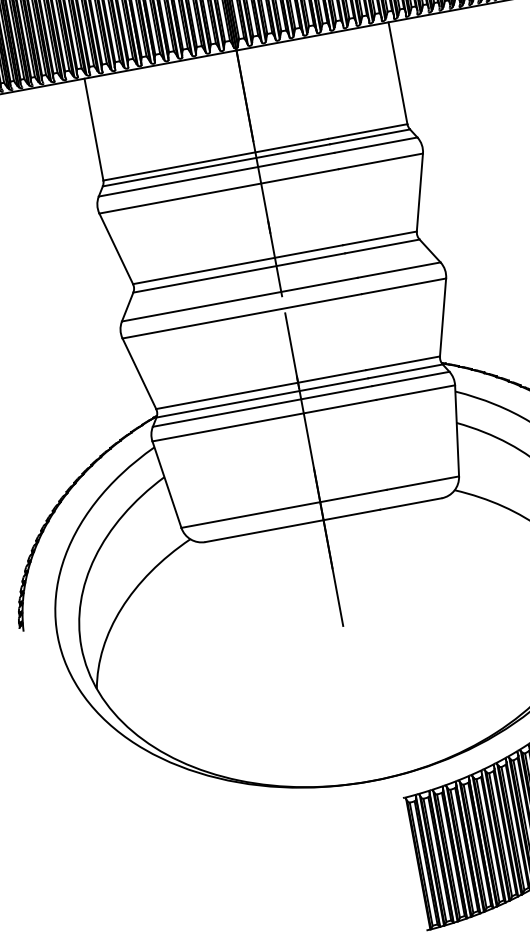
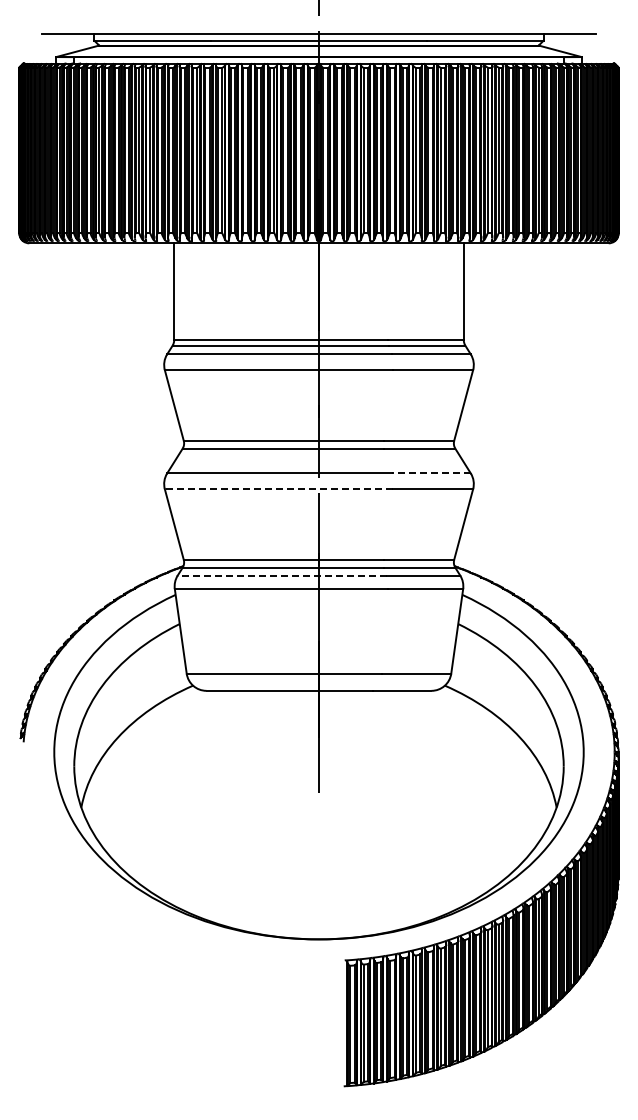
line: (399, 270) -> (431, 473), solid -> dashed
line: (241, 316) -> (278, 489), solid -> dashed
line: (262, 406) -> (282, 575), solid -> dashed

